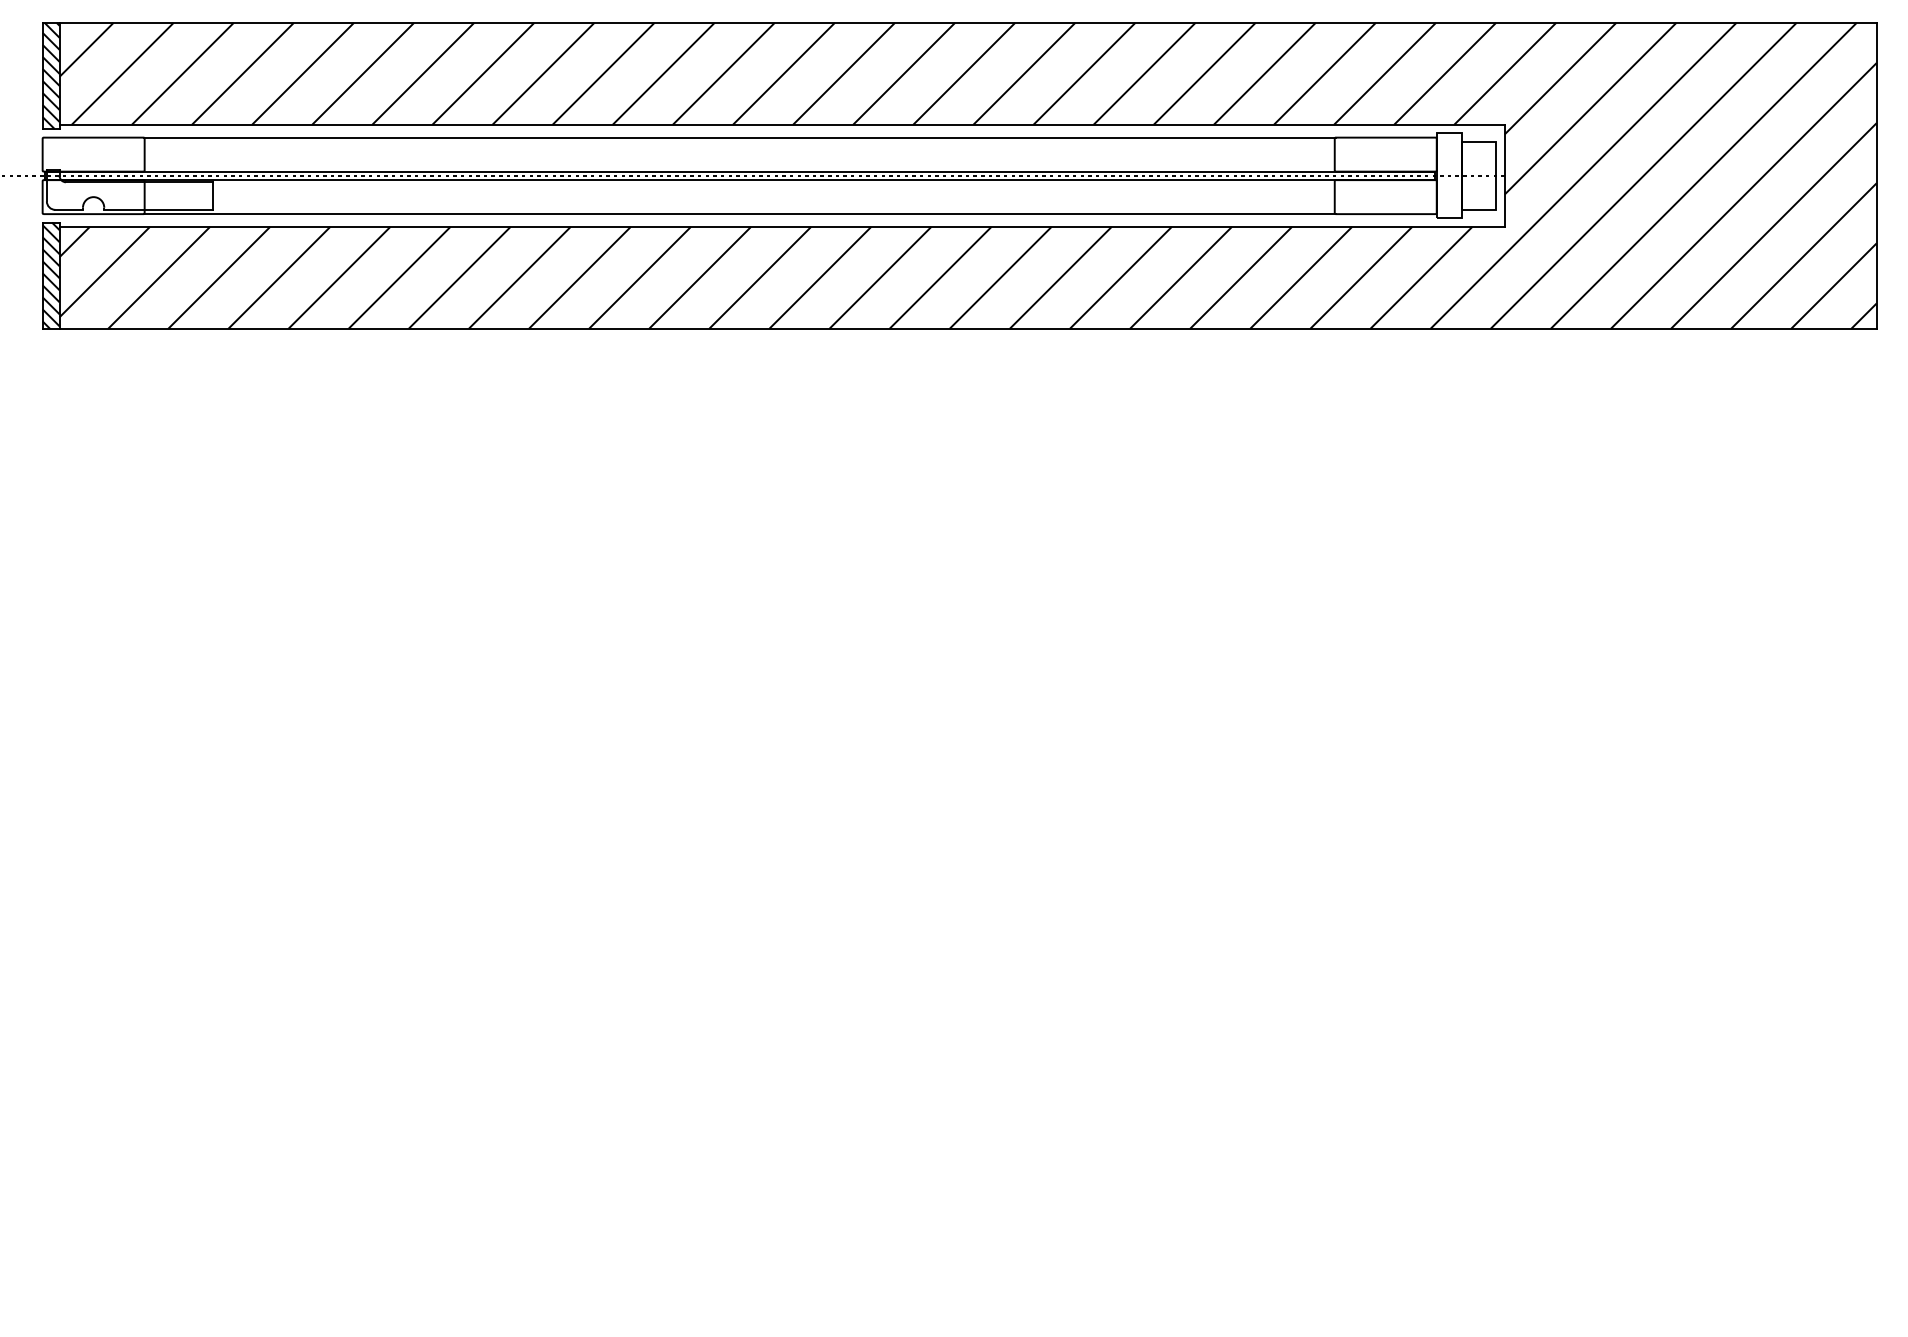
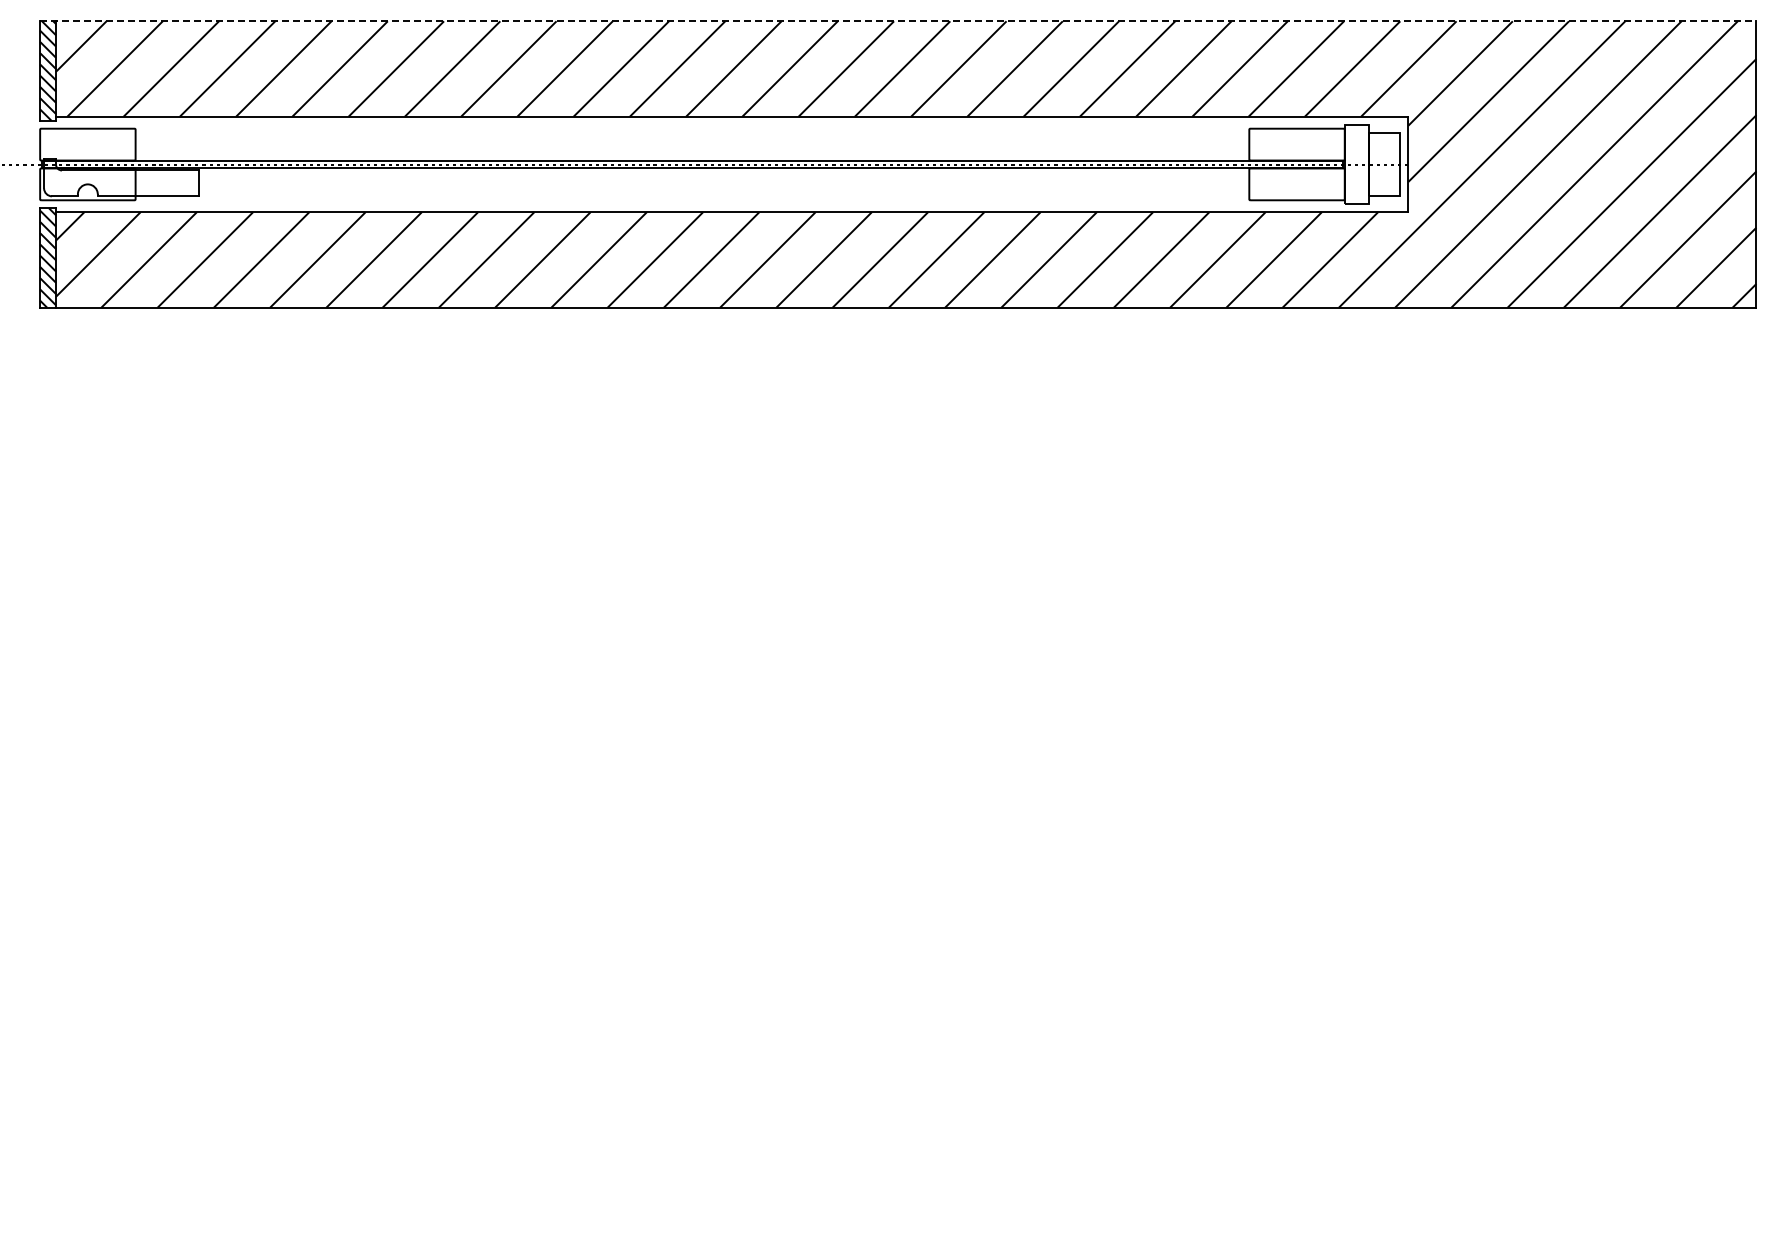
line: (959, 23) -> (898, 21), solid -> dashed
line: (739, 137) -> (692, 128), removed
line: (739, 214) -> (692, 200), removed

